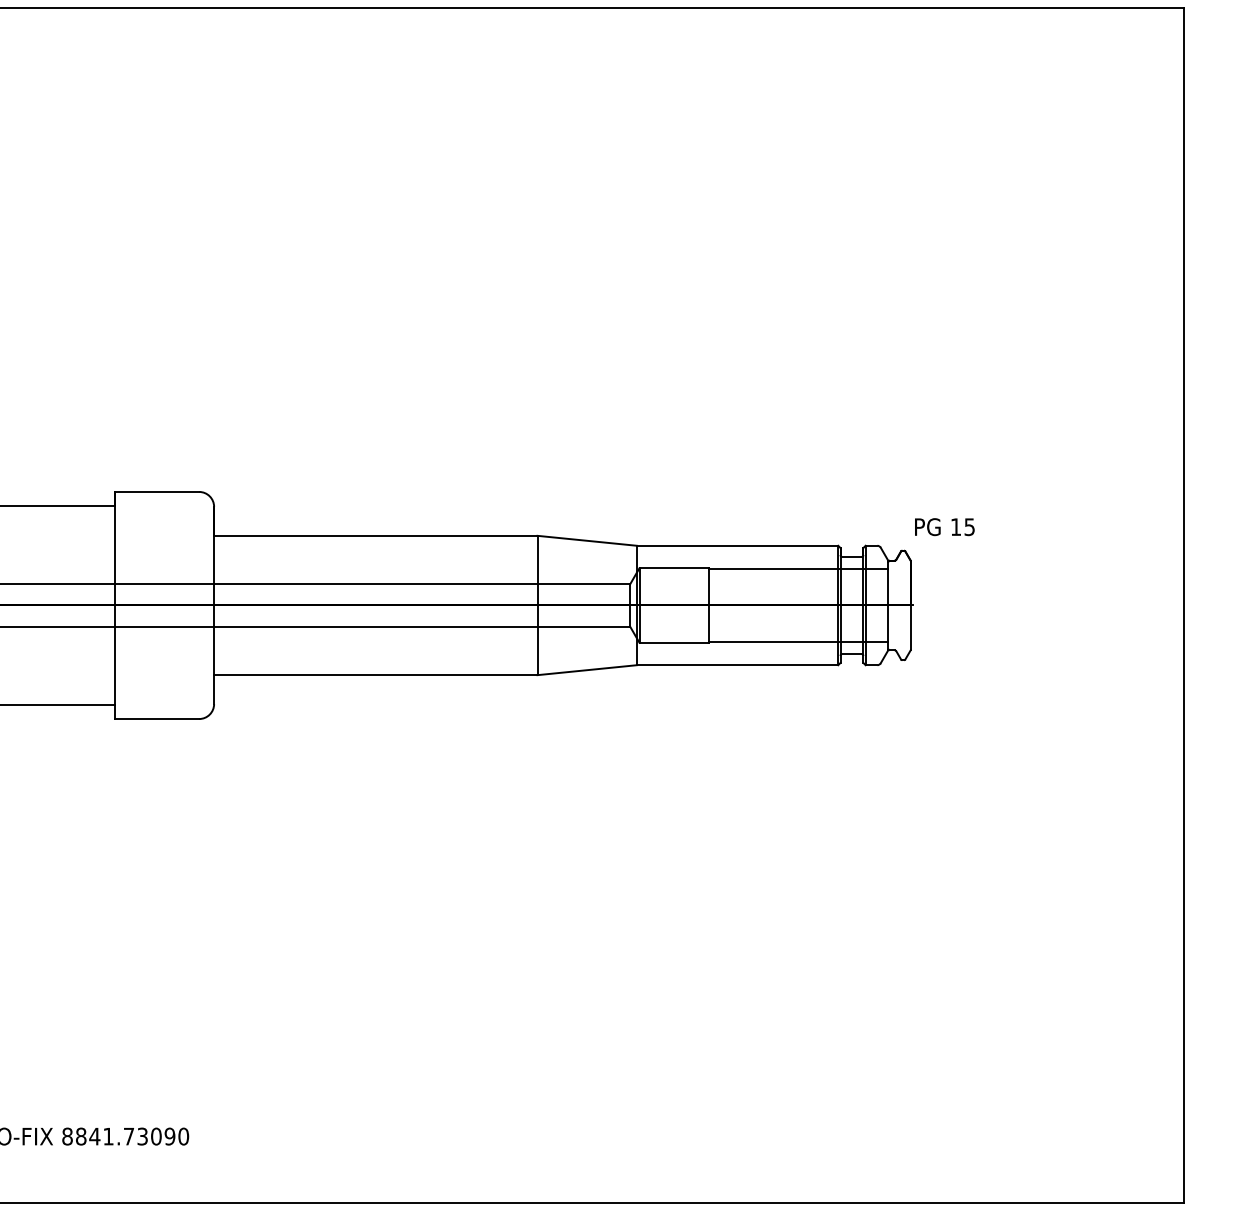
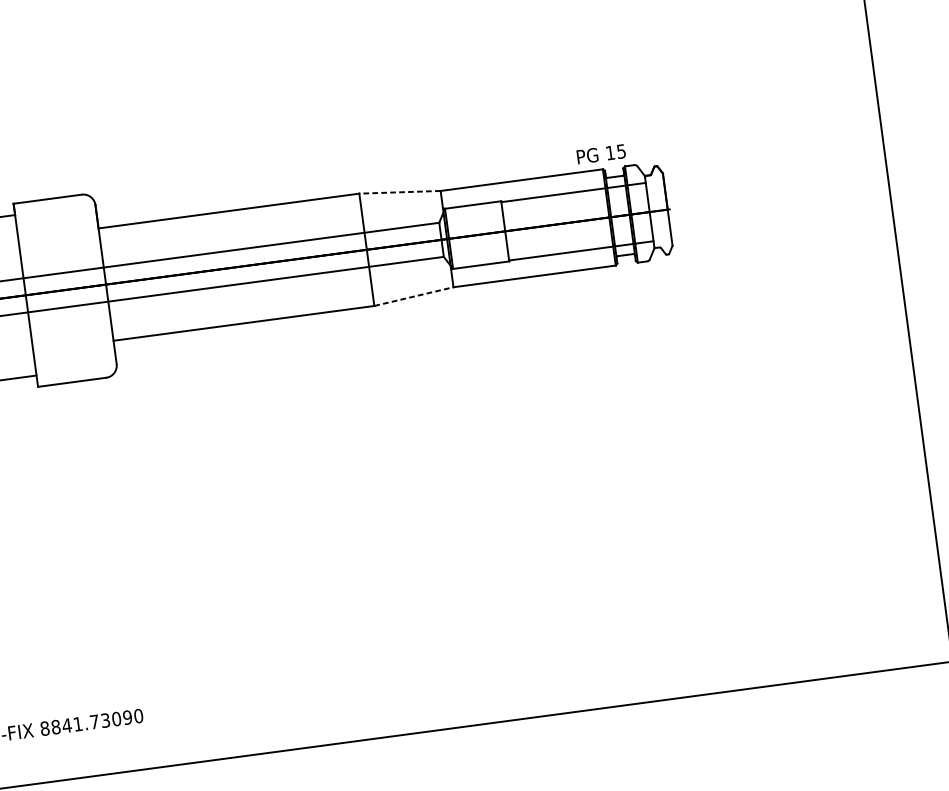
text: (944, 527) -> (601, 154), moved
line: (586, 540) -> (399, 192), solid -> dashed
line: (587, 670) -> (414, 296), solid -> dashed

